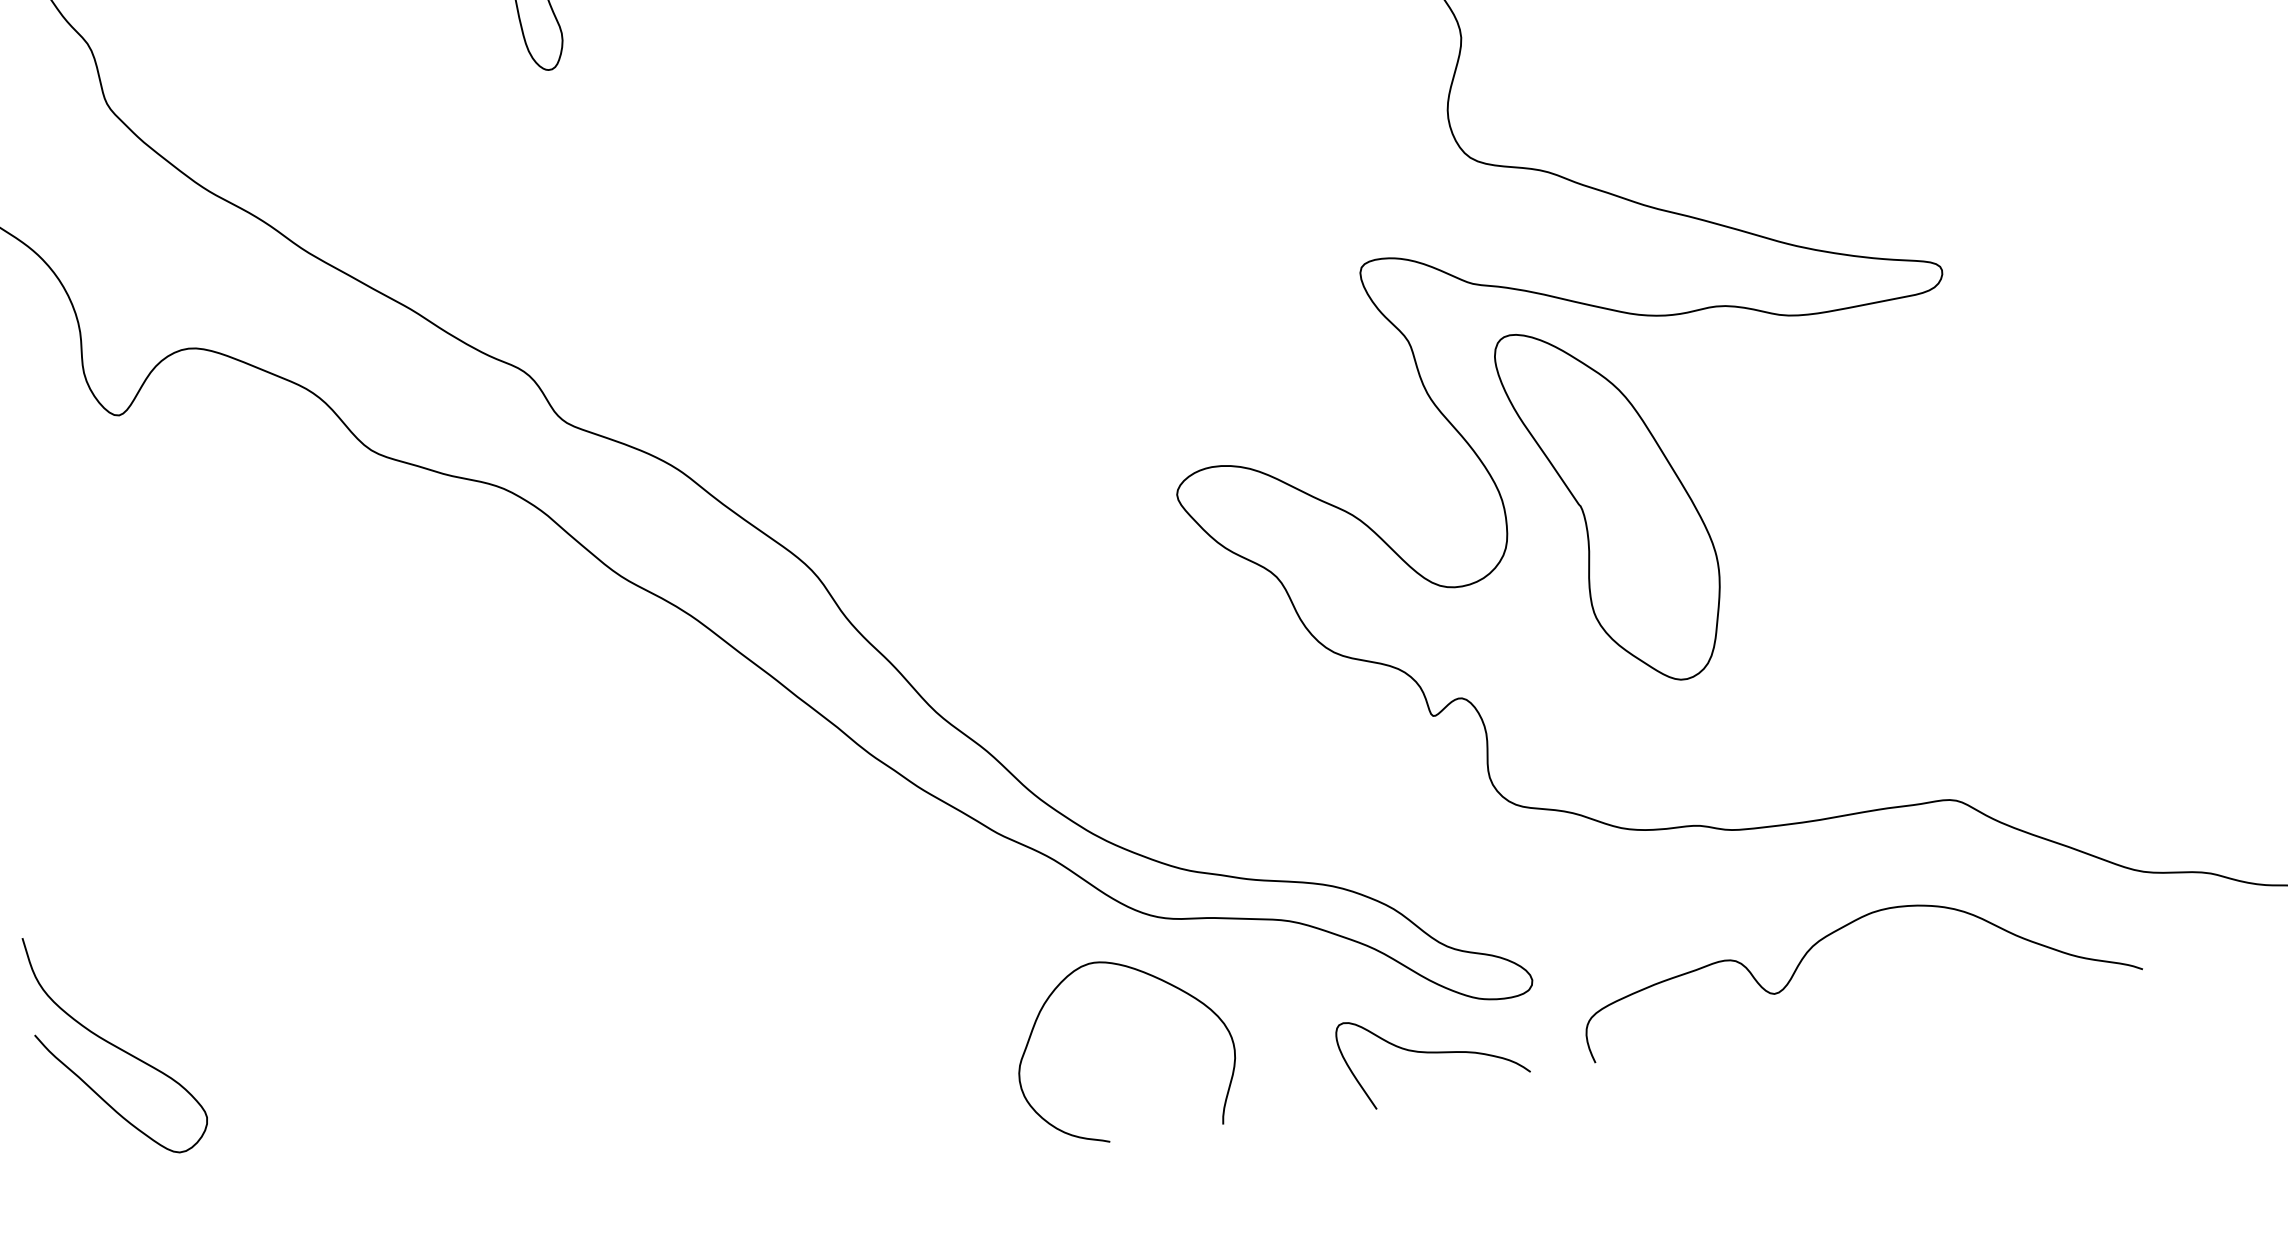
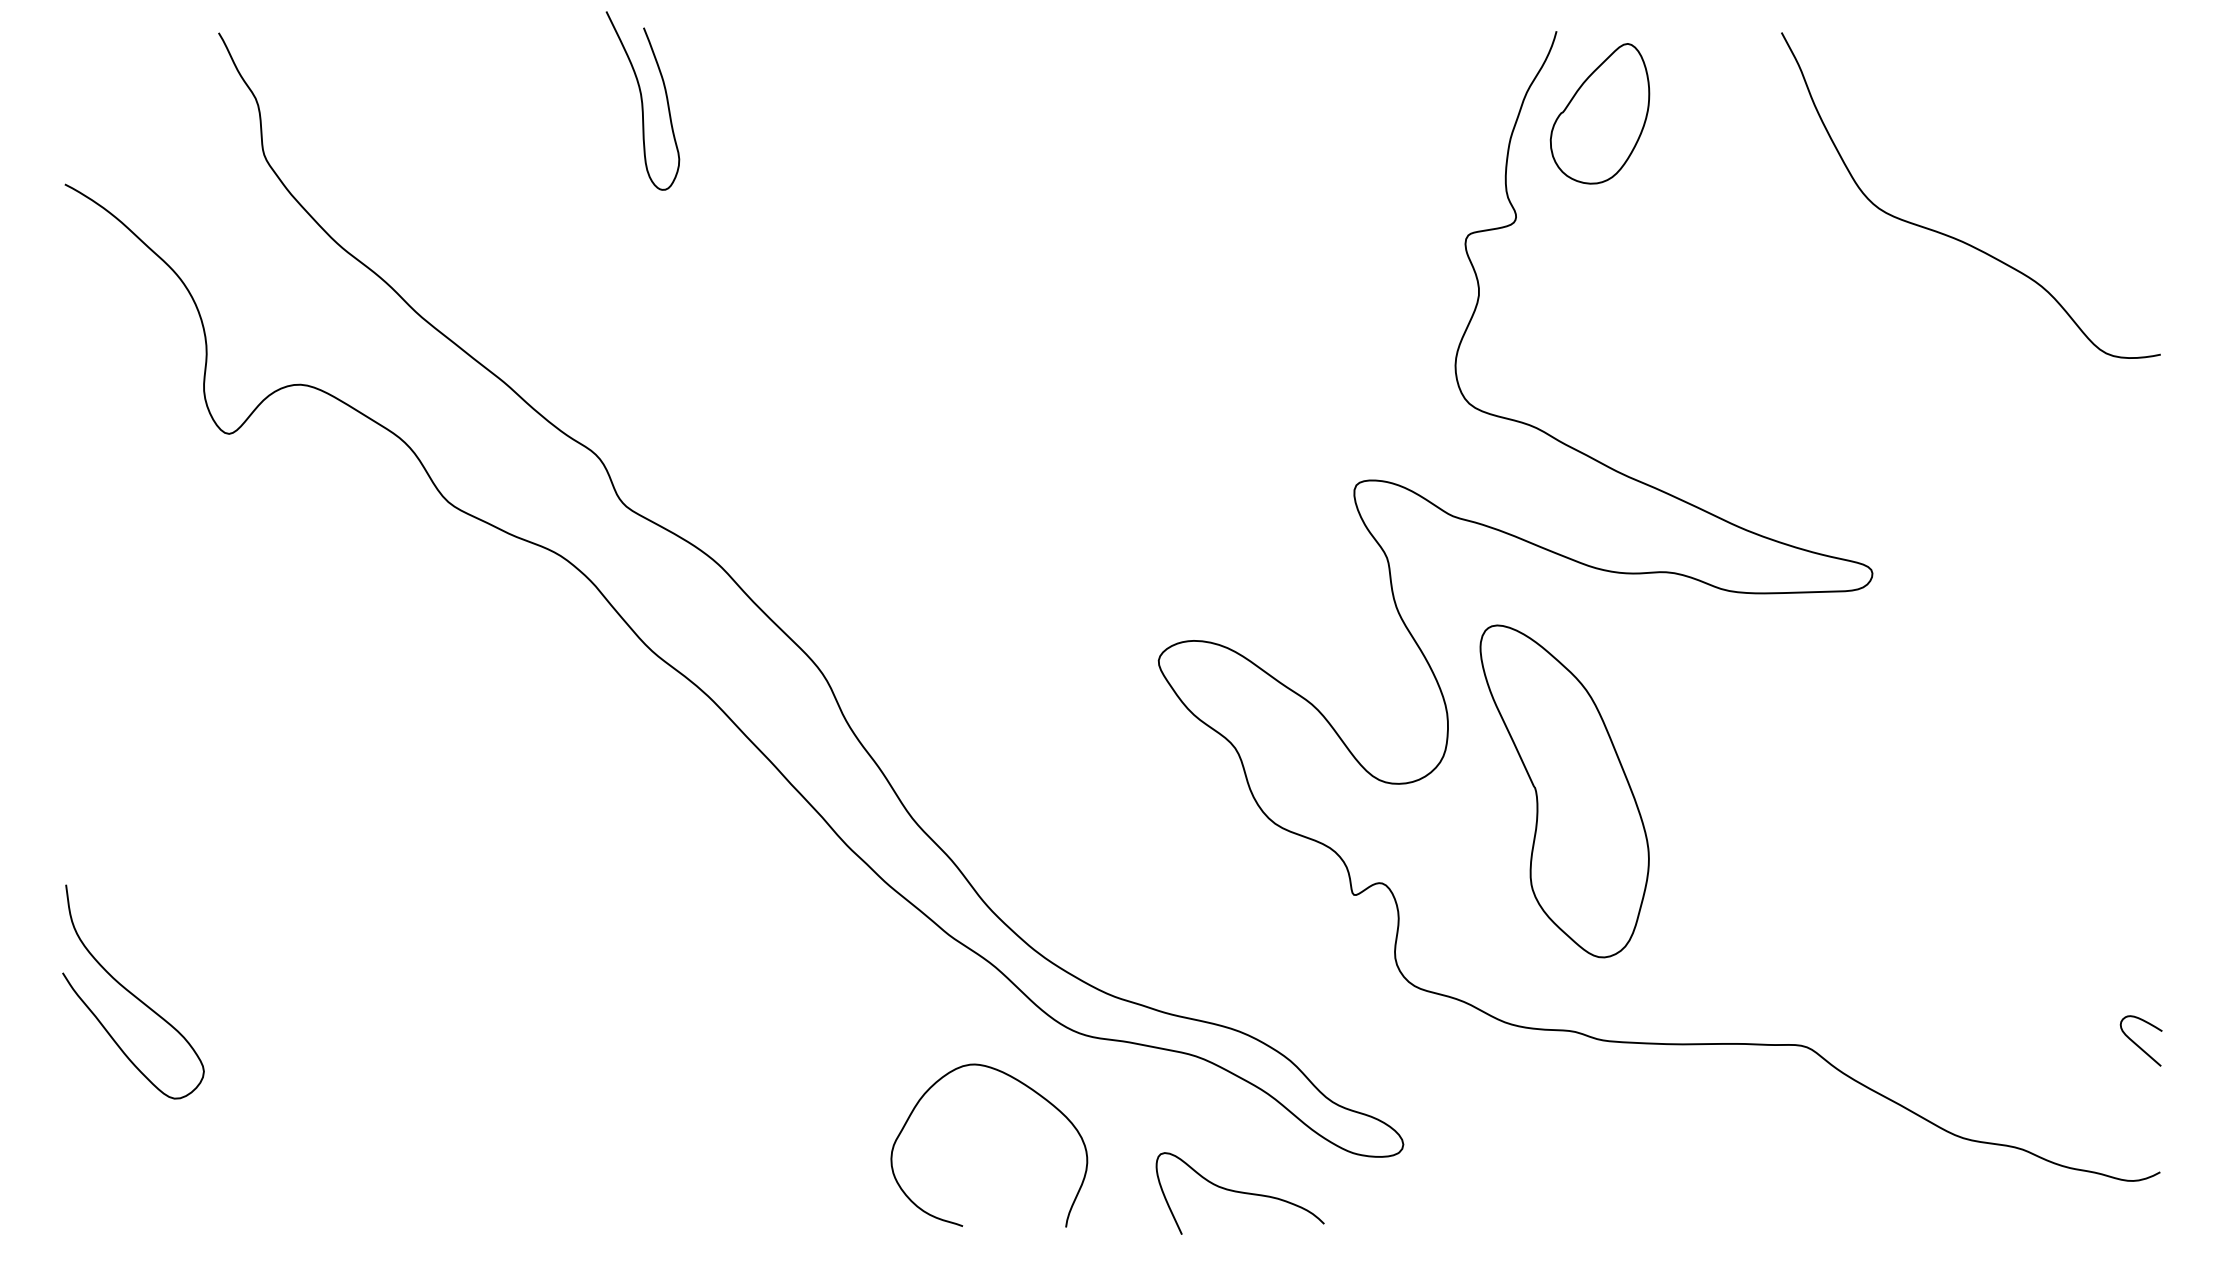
part: (1613, 504) -> (1564, 791), moved
curve: (1840, 930) -> (1684, 1145), removed
curve: (1156, 979) -> (1028, 1088), moved
curve: (1432, 1053) -> (1239, 1193), moved

